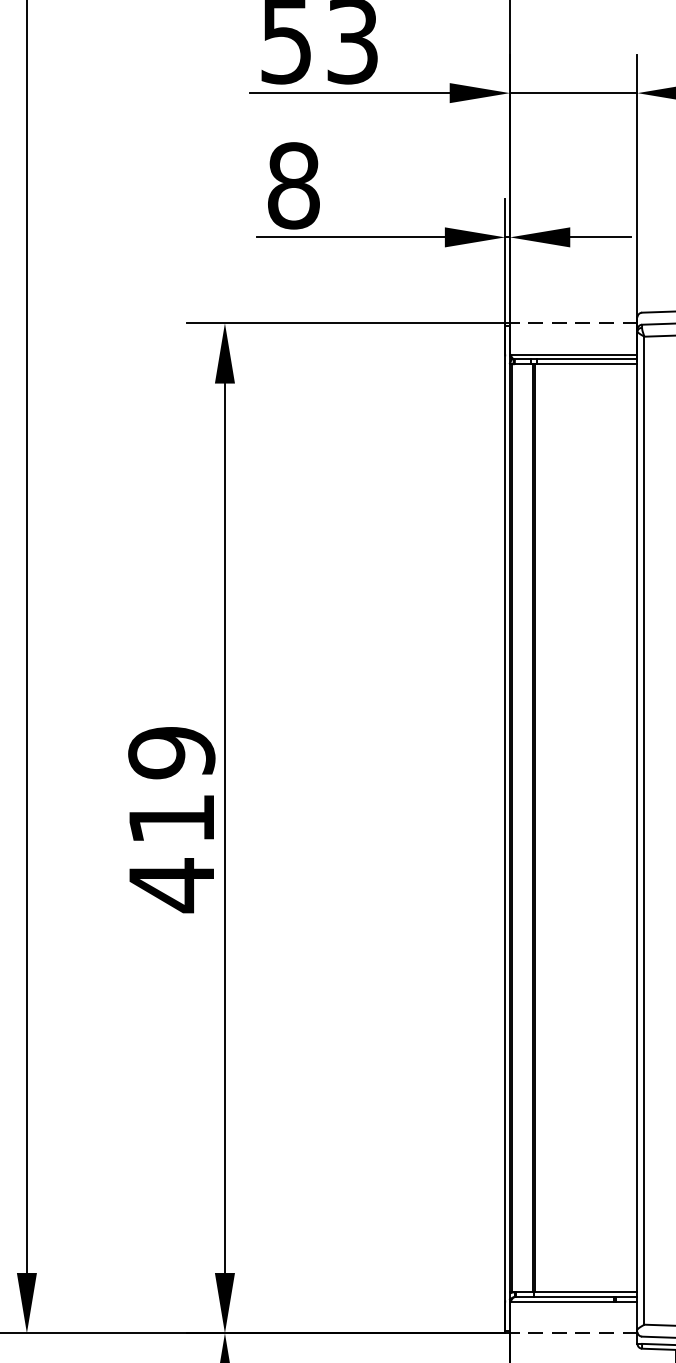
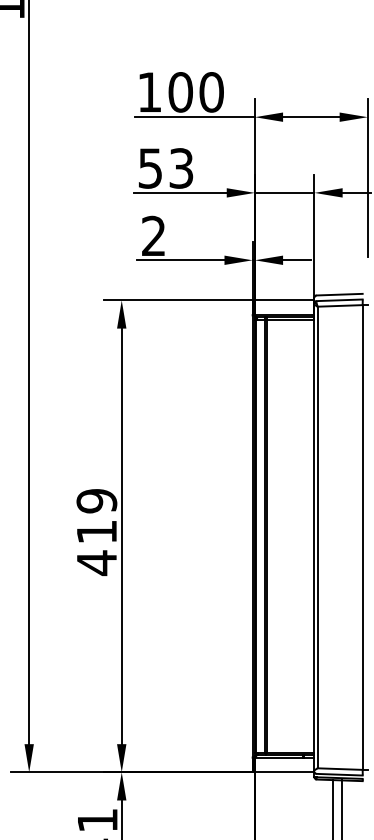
text: (292, 184) -> (153, 235), 8 -> 2
line: (573, 323) -> (284, 300), dashed -> solid
line: (573, 1333) -> (284, 772), dashed -> solid

